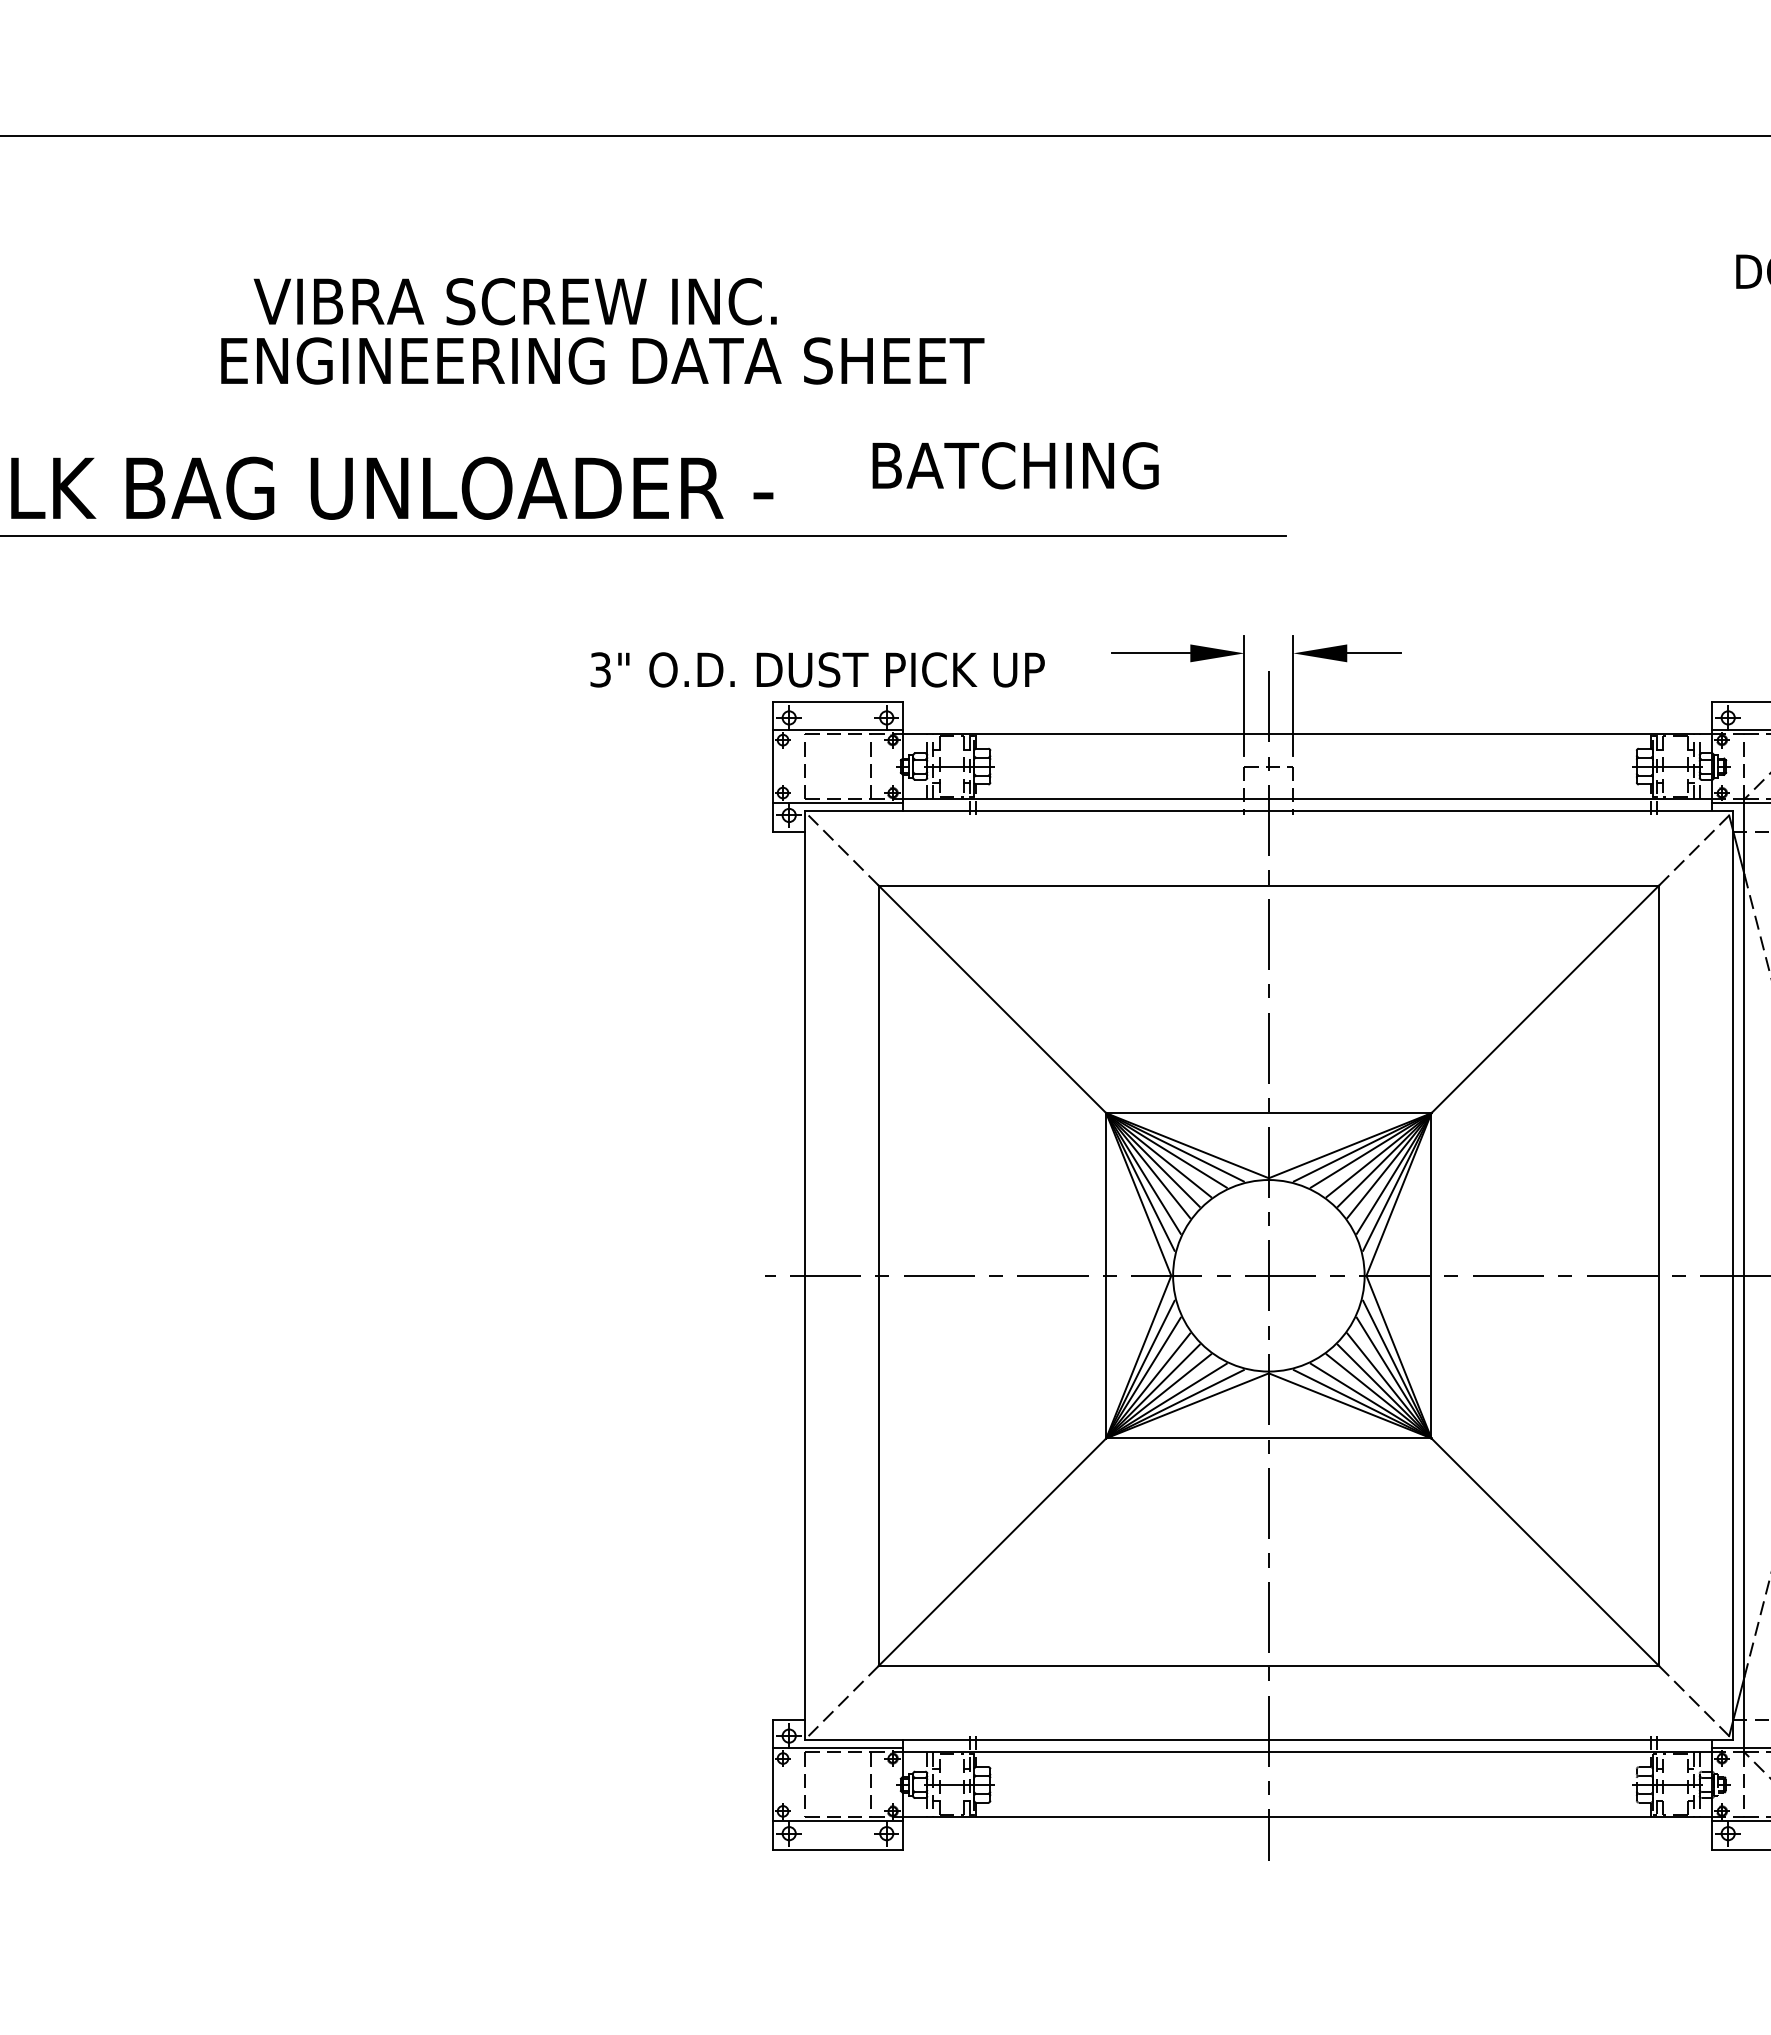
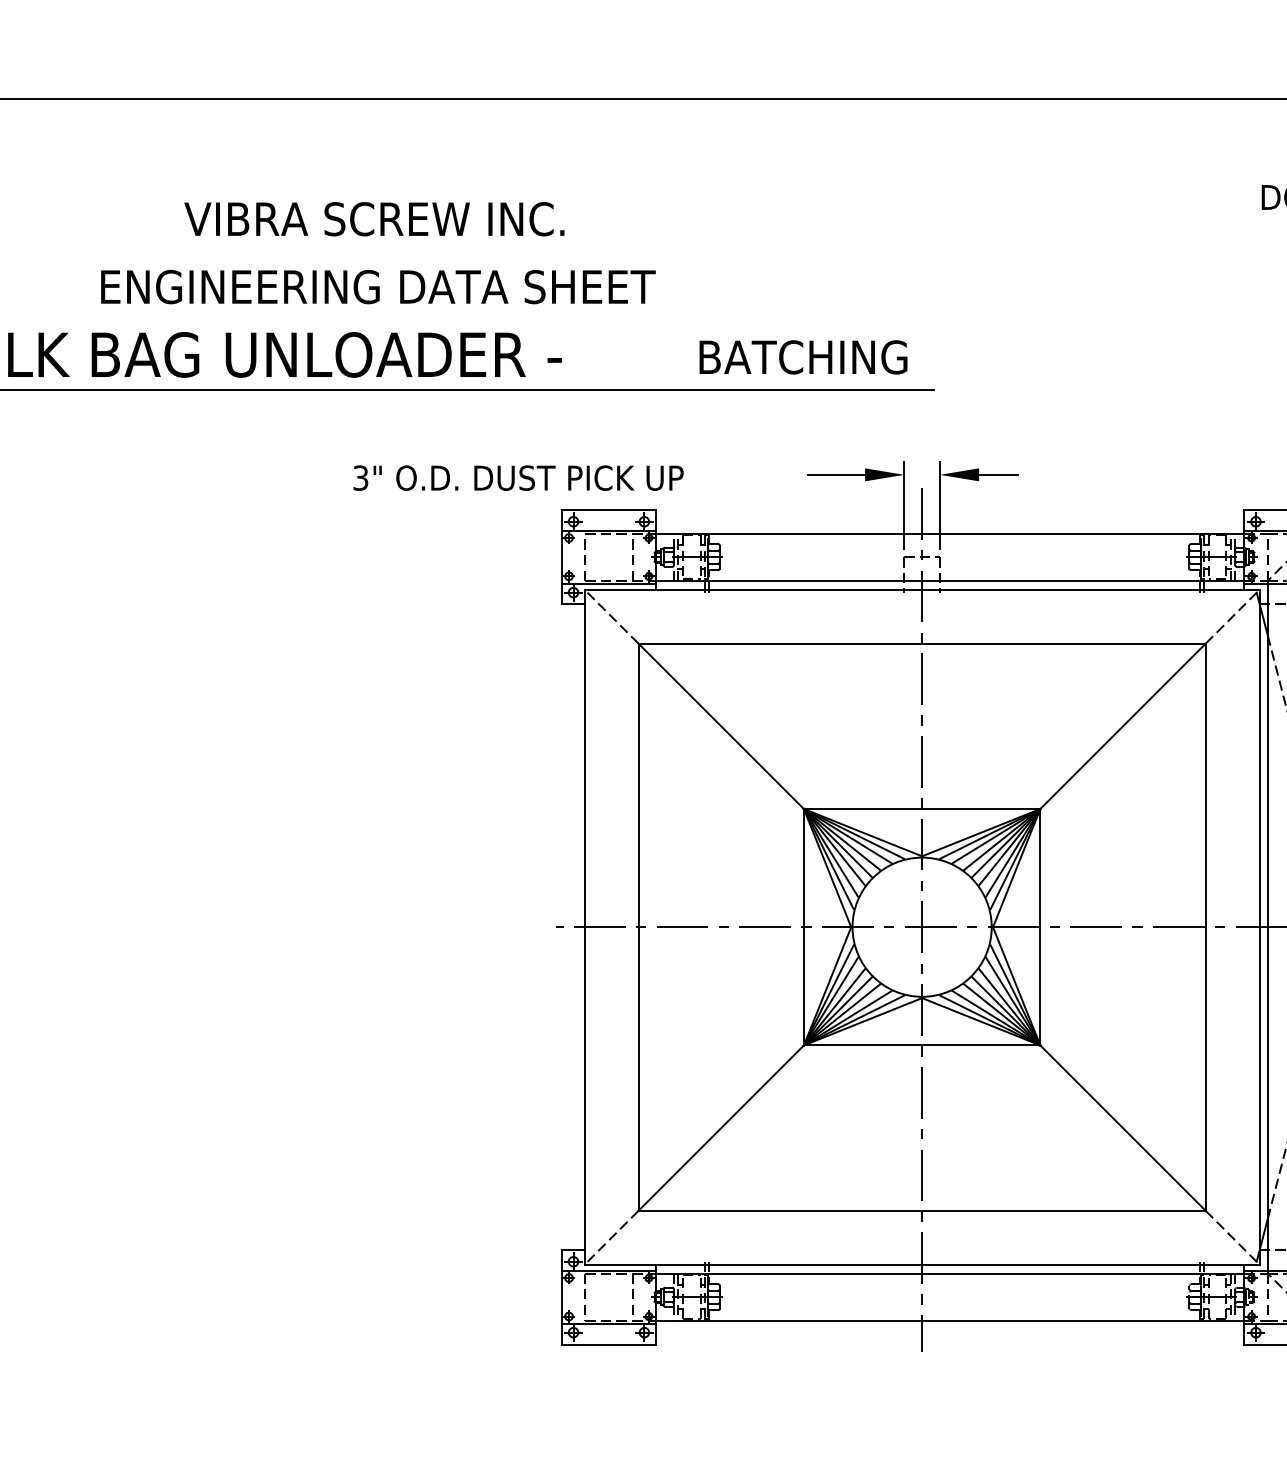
text: (602, 360) -> (378, 286), moved
text: (1015, 465) -> (803, 357), moved
text: (817, 669) -> (518, 477), moved

